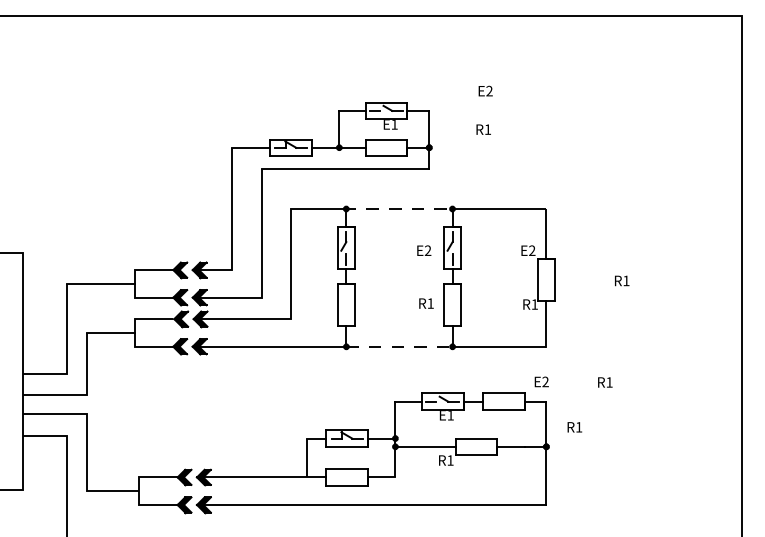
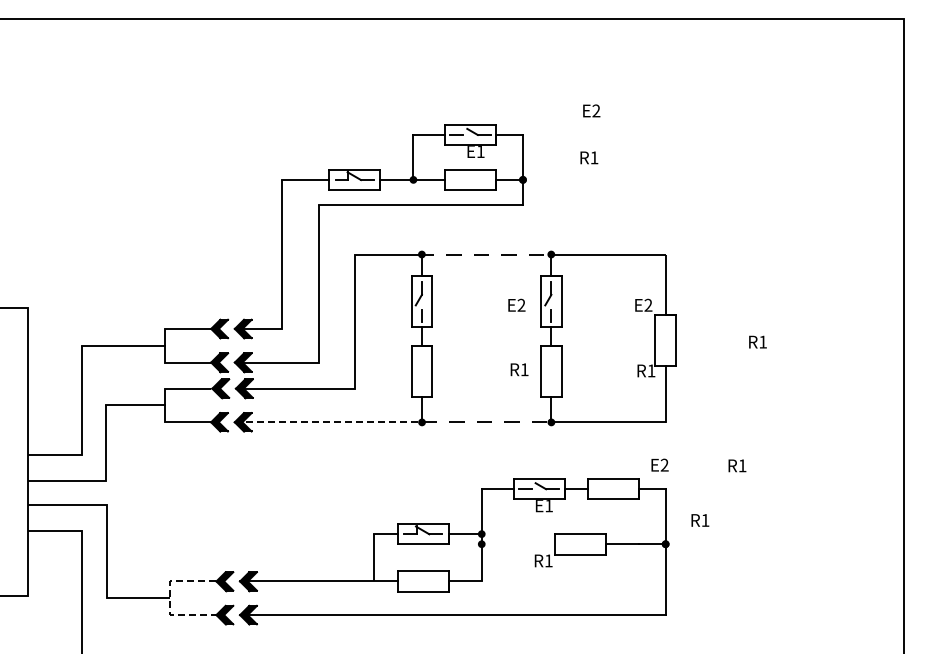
line: (268, 346) -> (327, 422), solid -> dashed
line: (424, 447) -> (517, 544), removed
line: (139, 491) -> (169, 598), solid -> dashed

